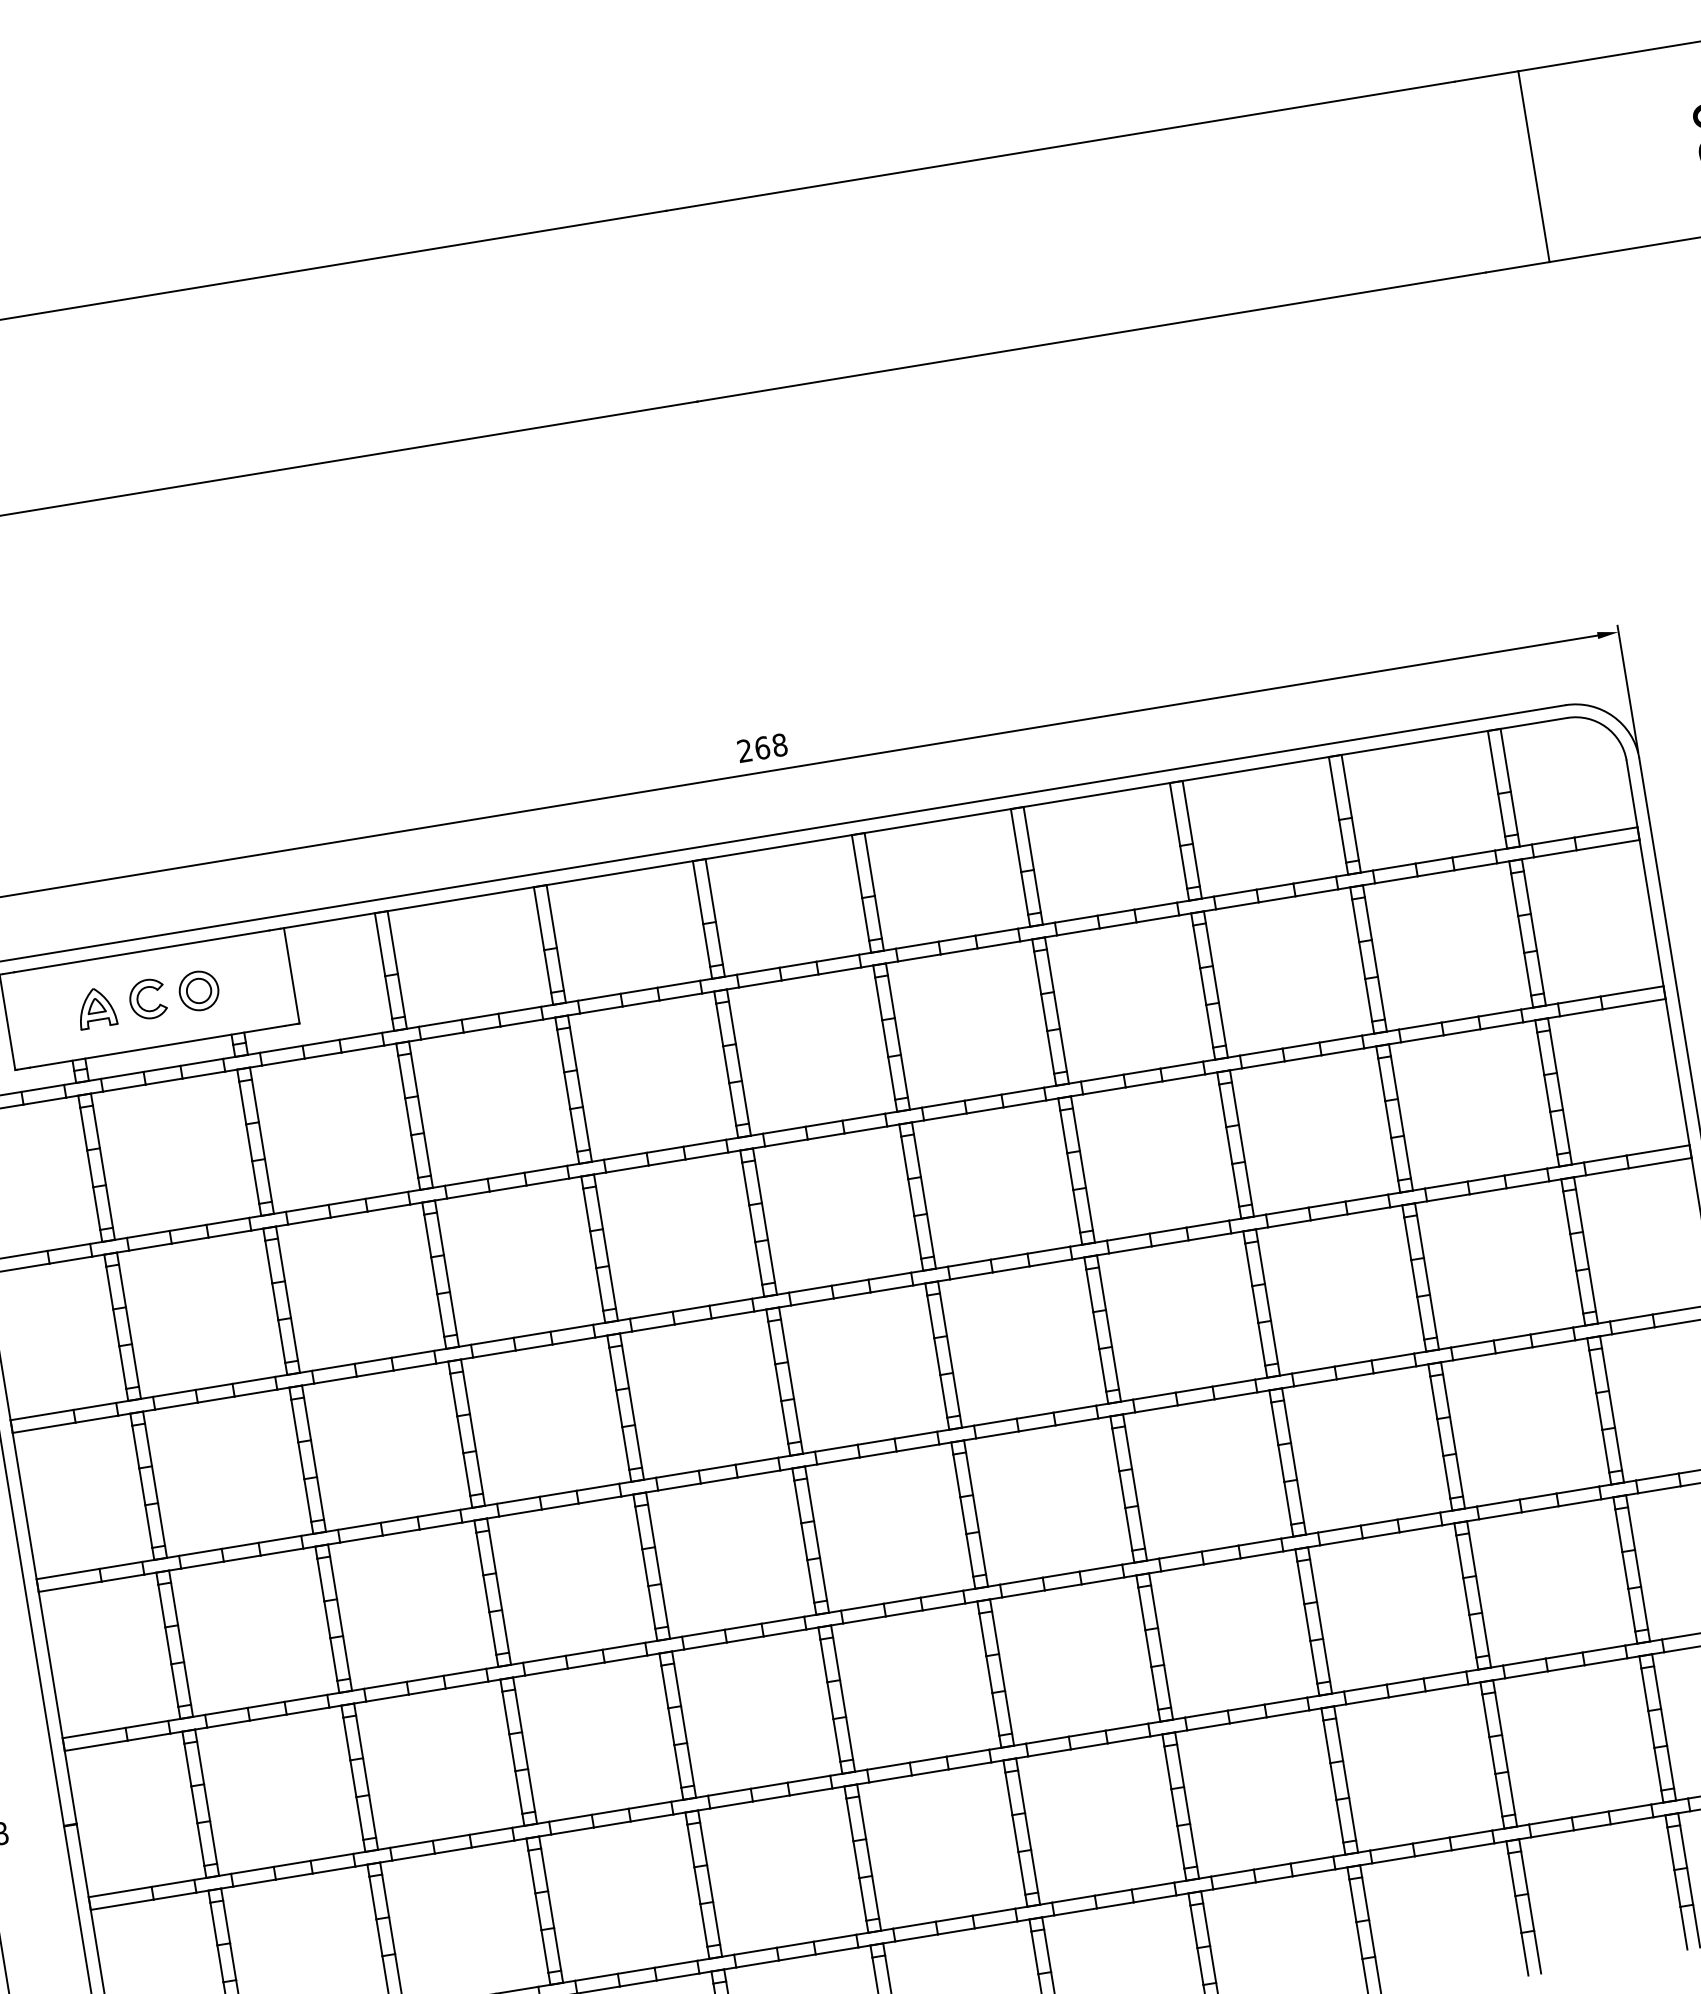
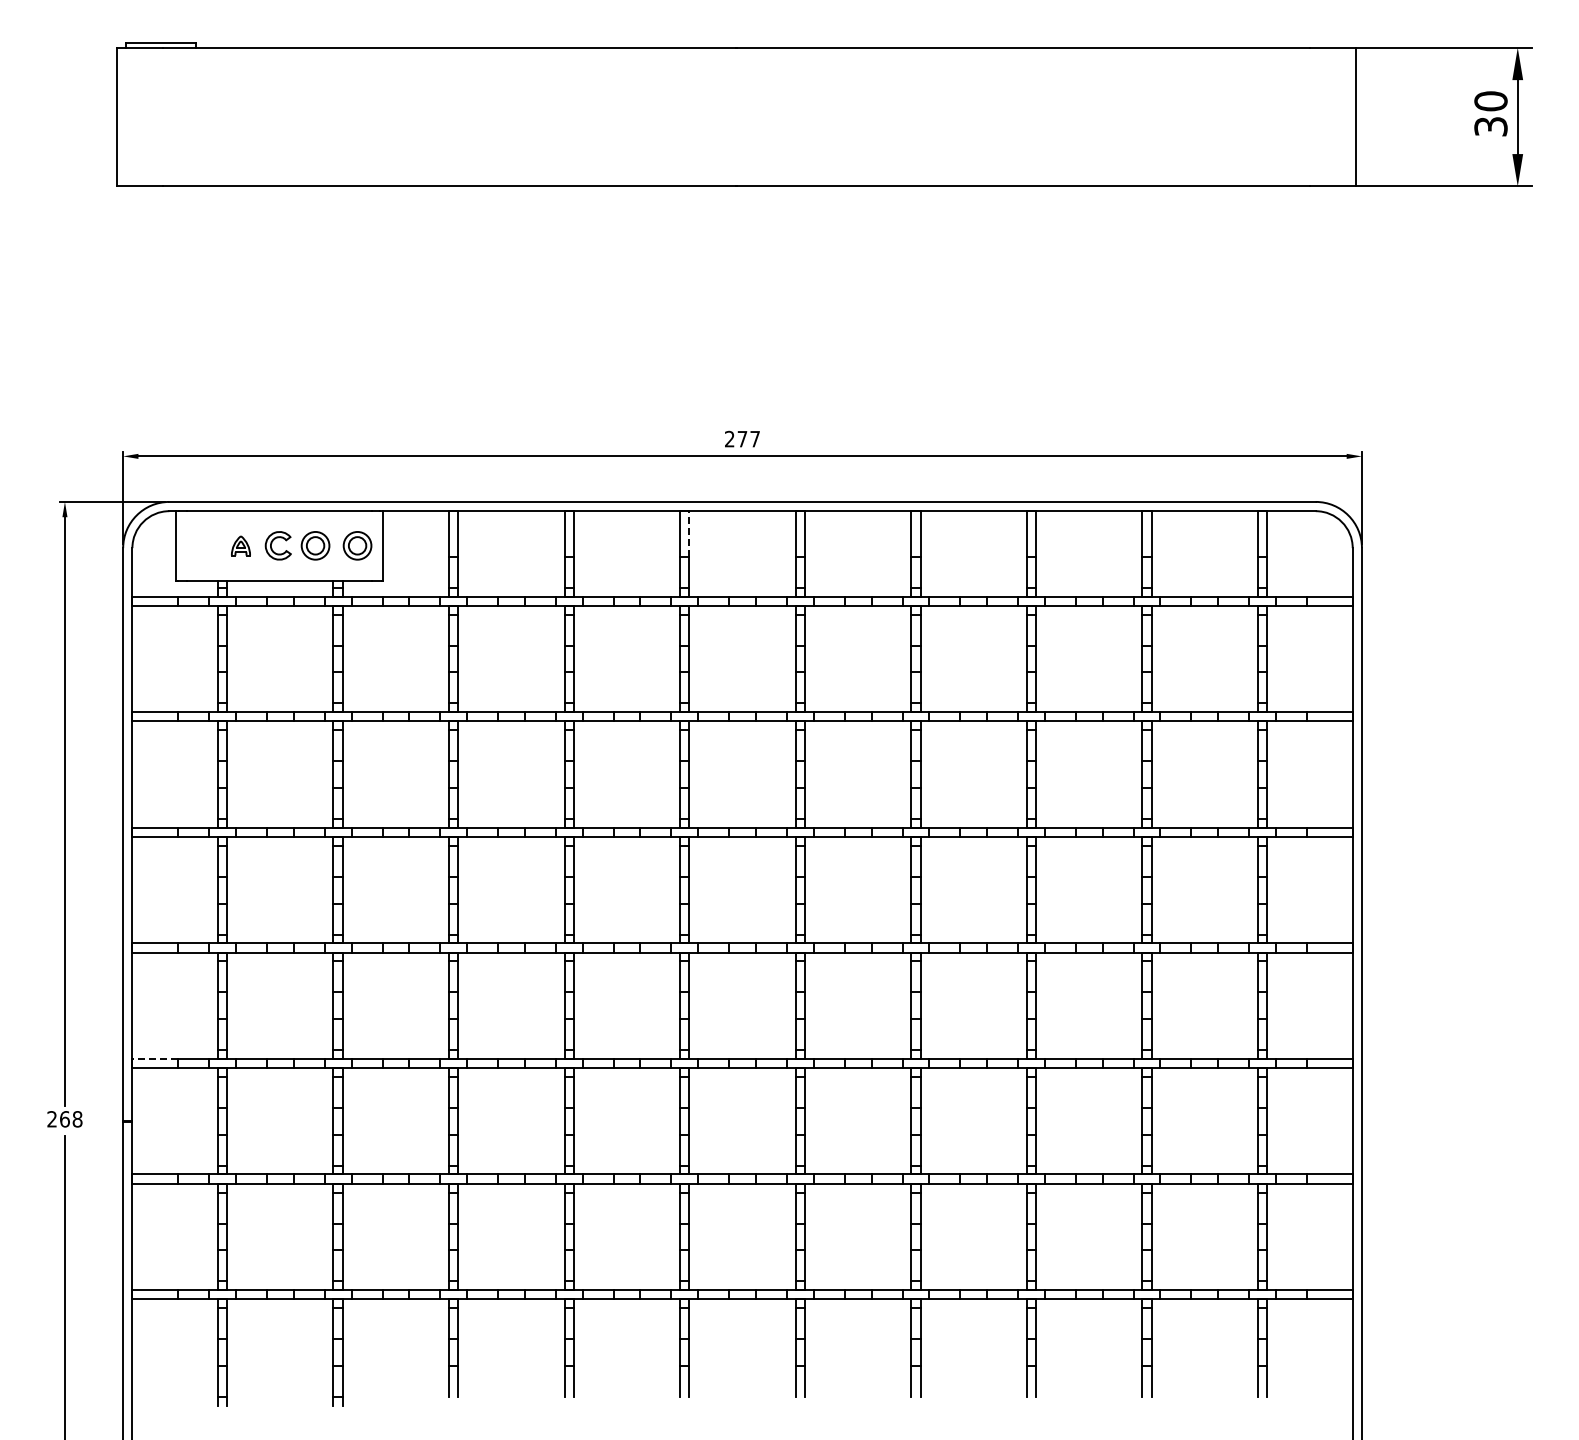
text: (770, 745) -> (748, 438), 268 -> 277
line: (711, 891) -> (689, 534), solid -> dashed
part: (256, 981) -> (357, 545), added
part: (95, 1007) -> (240, 545), size x0.7
line: (94, 1732) -> (155, 1058), solid -> dashed

